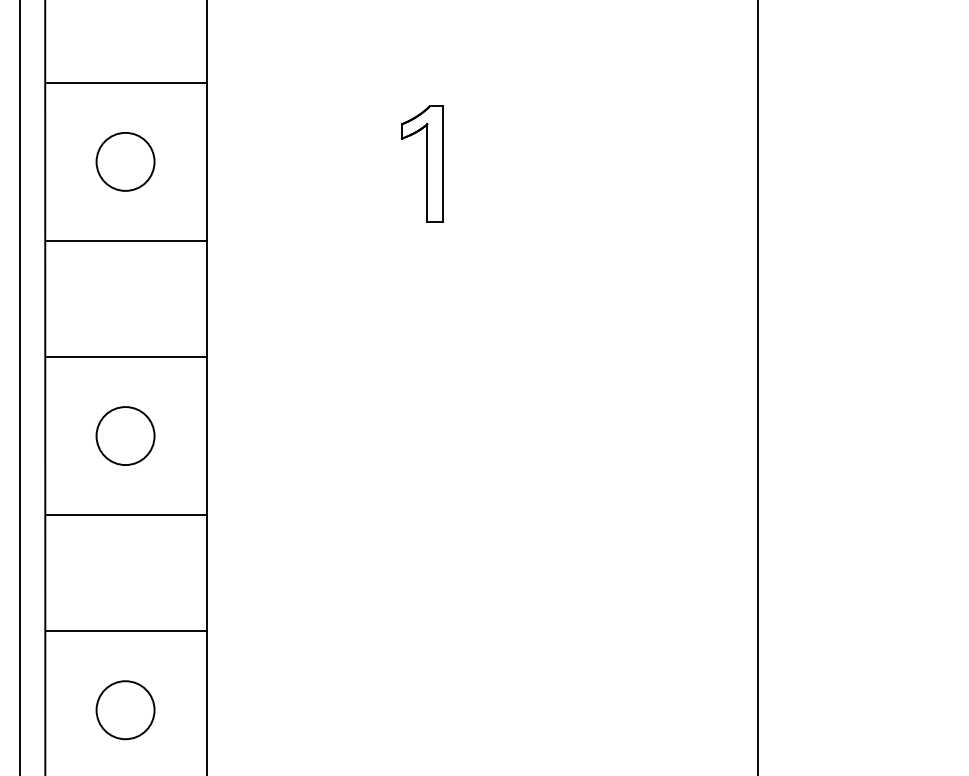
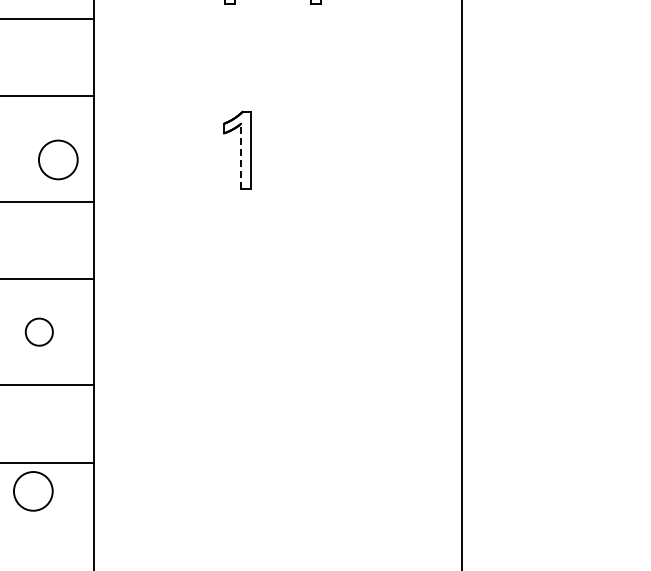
circle: (125, 161) -> (58, 159), moved
line: (428, 173) -> (241, 156), solid -> dashed
circle: (124, 435) -> (38, 331), size x0.7
circle: (125, 710) -> (33, 491), moved

